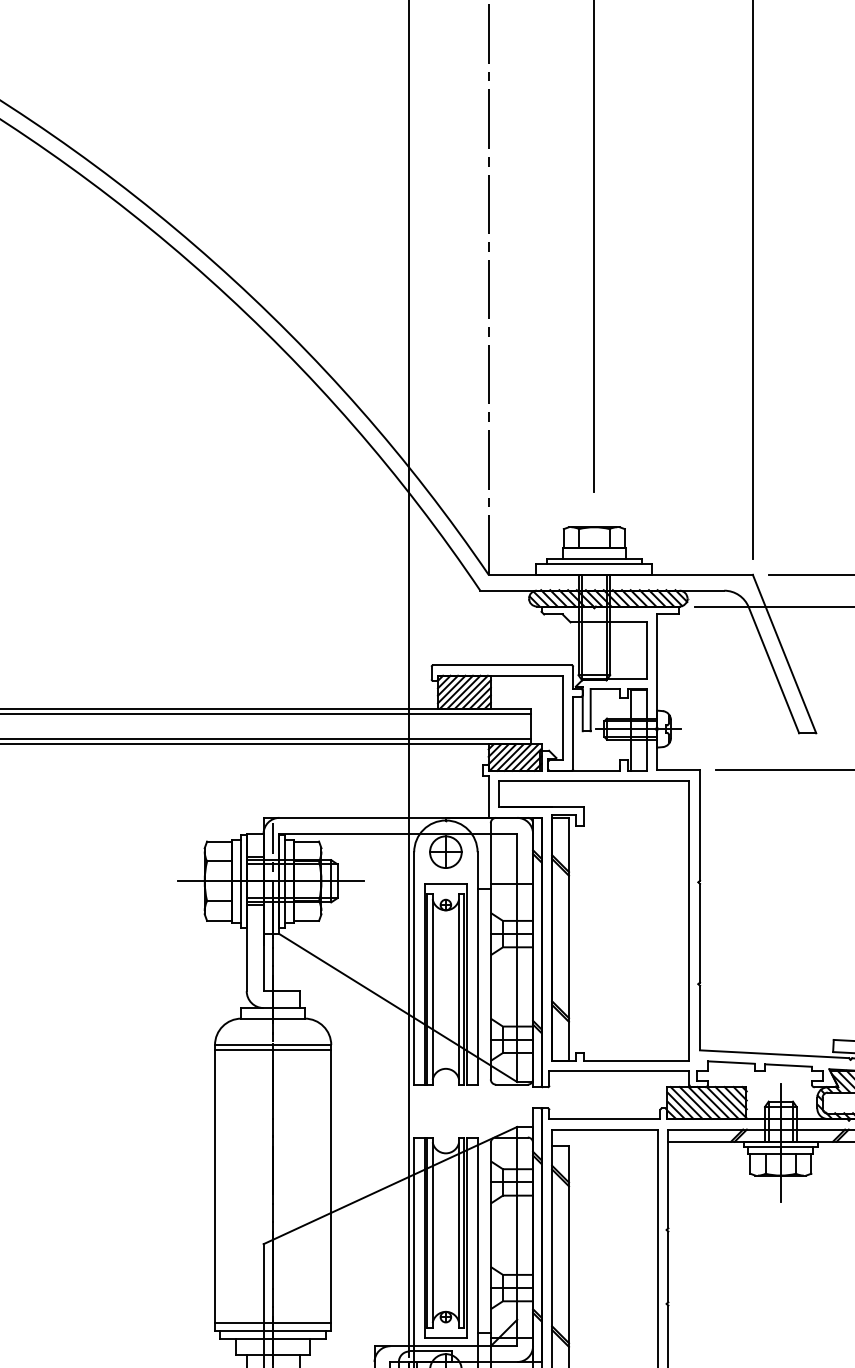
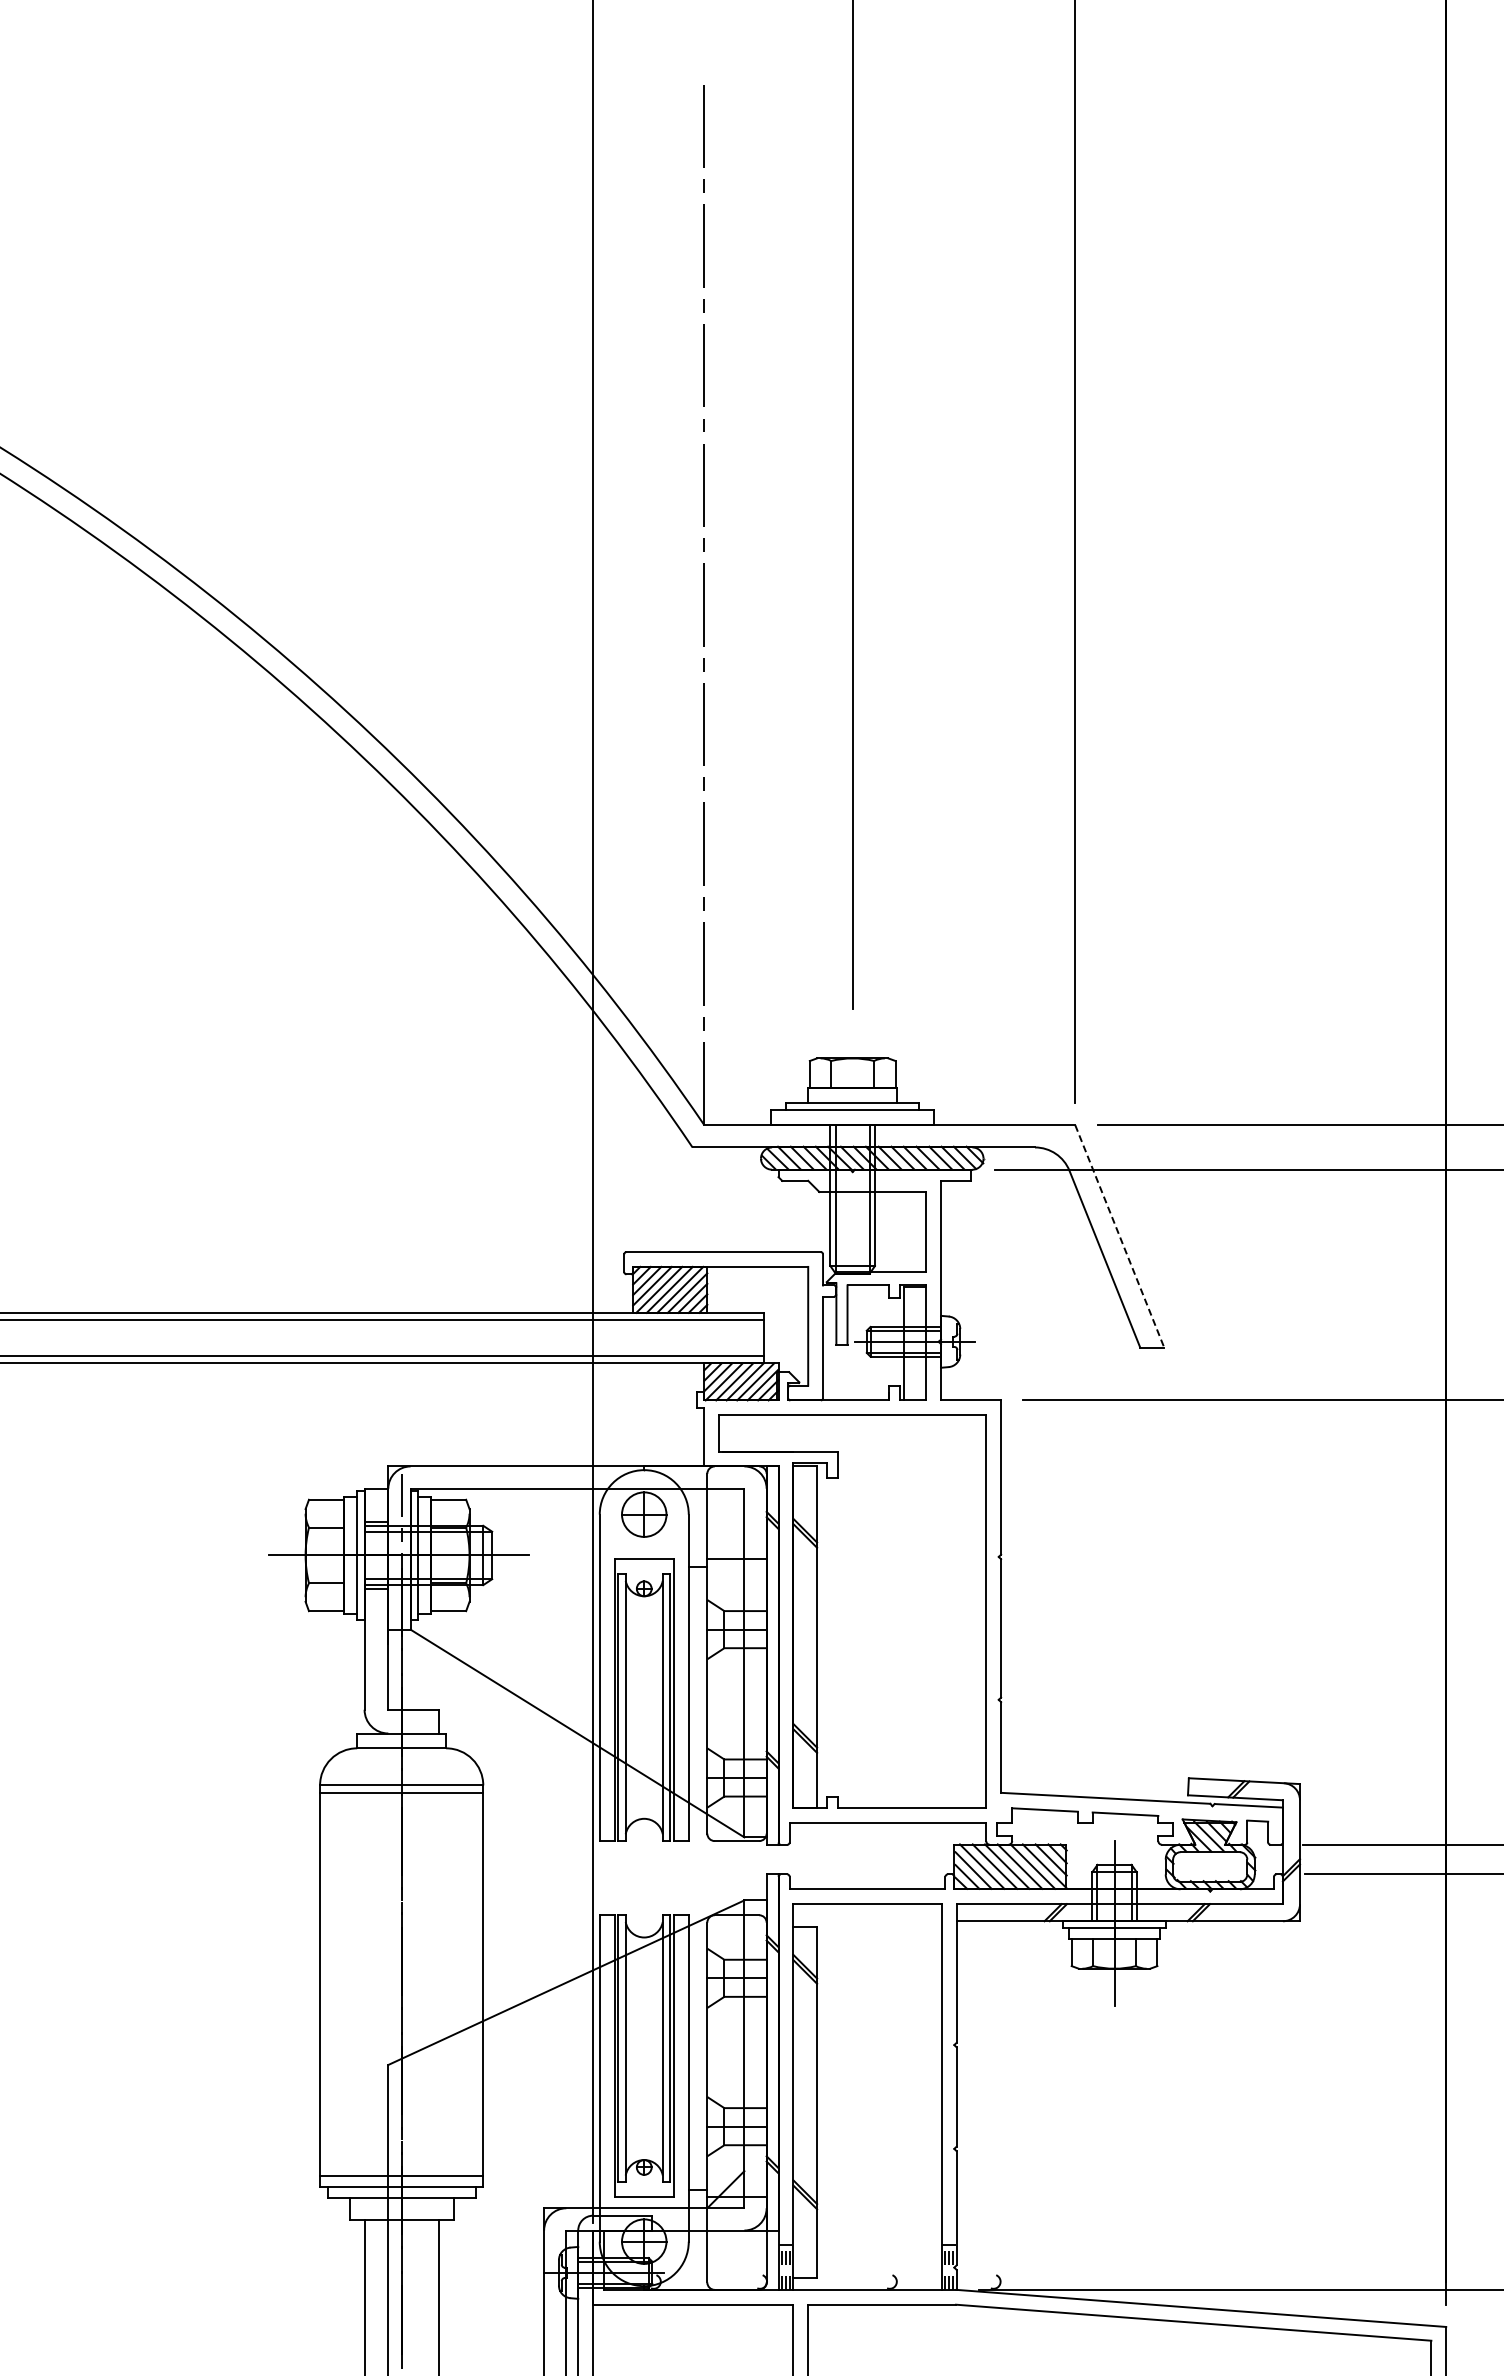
line: (784, 654) -> (1119, 1236), solid -> dashed

